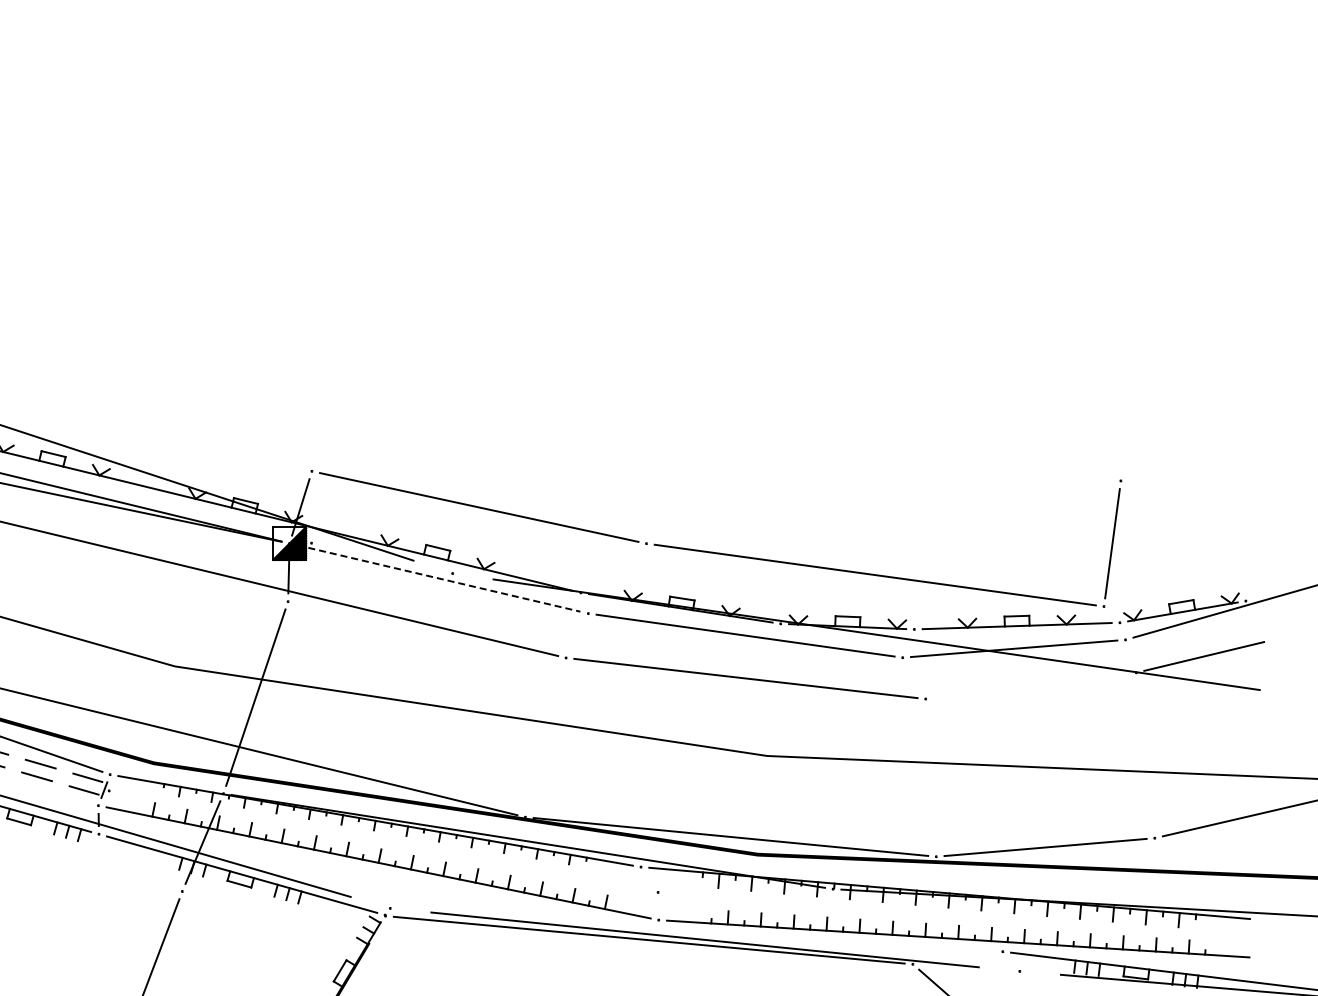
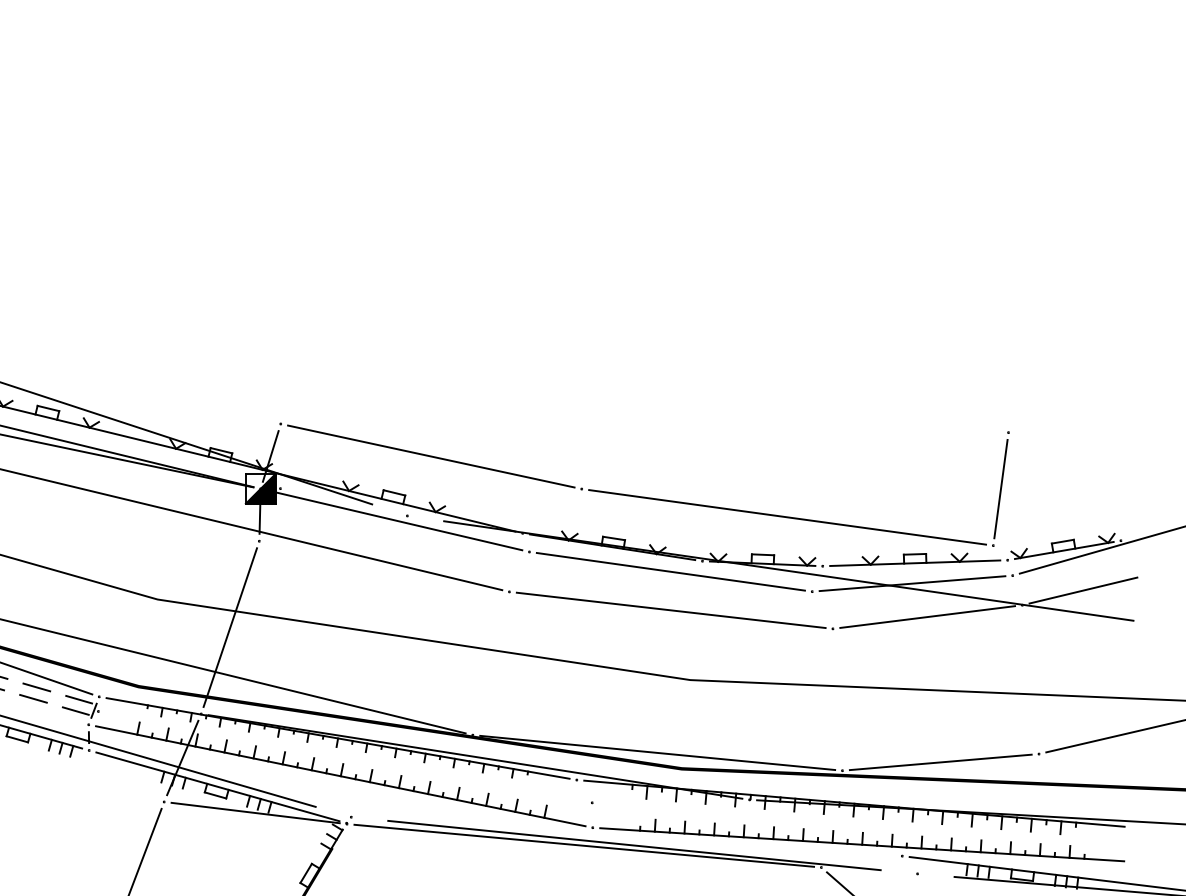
line: (439, 578) -> (395, 520), dashed -> solid
line: (1030, 685) -> (927, 616), added
line: (283, 903) -> (255, 812), added

